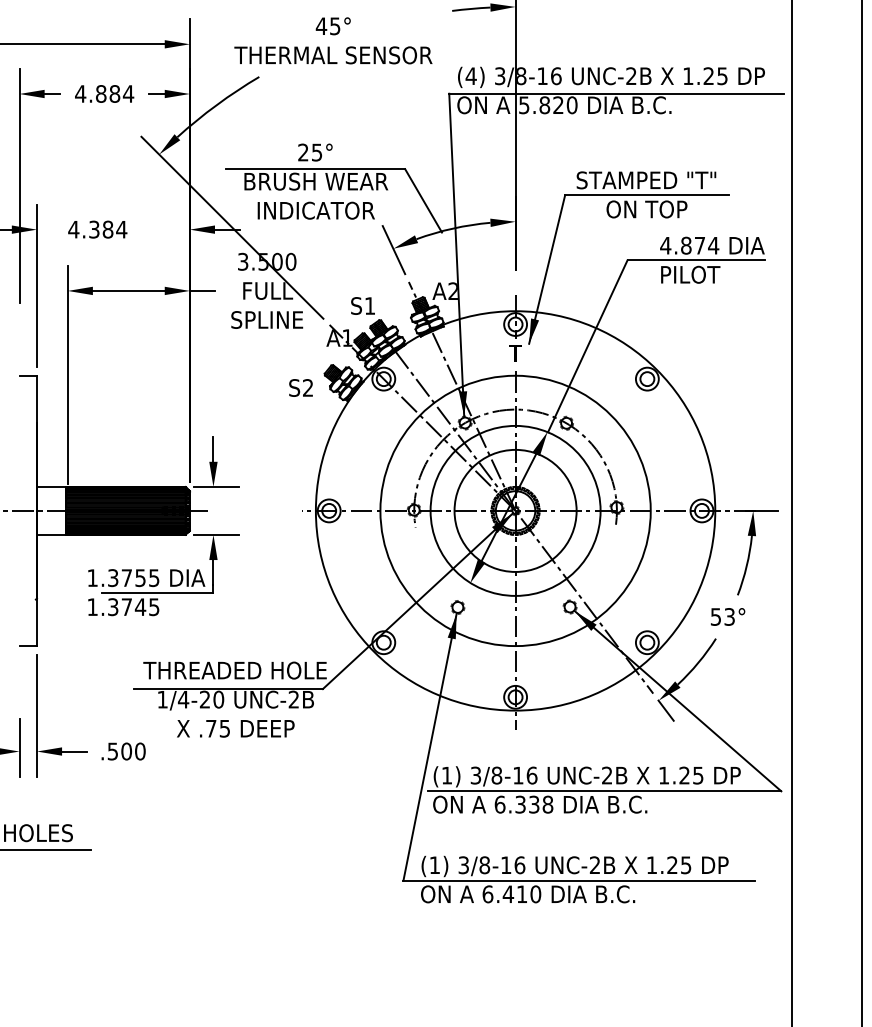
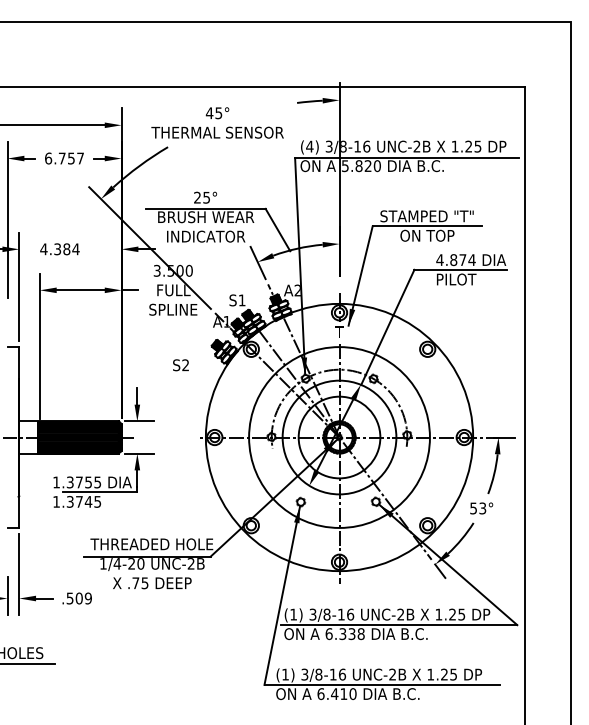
text: (104, 93) -> (64, 158), 4.884 -> 6.757
text: (300, 388) -> (180, 365), moved
text: (138, 751) -> (87, 598), .500 -> .509

